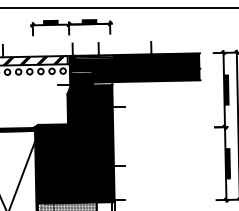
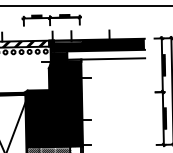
fill: (146, 75) -> (106, 54), removed

